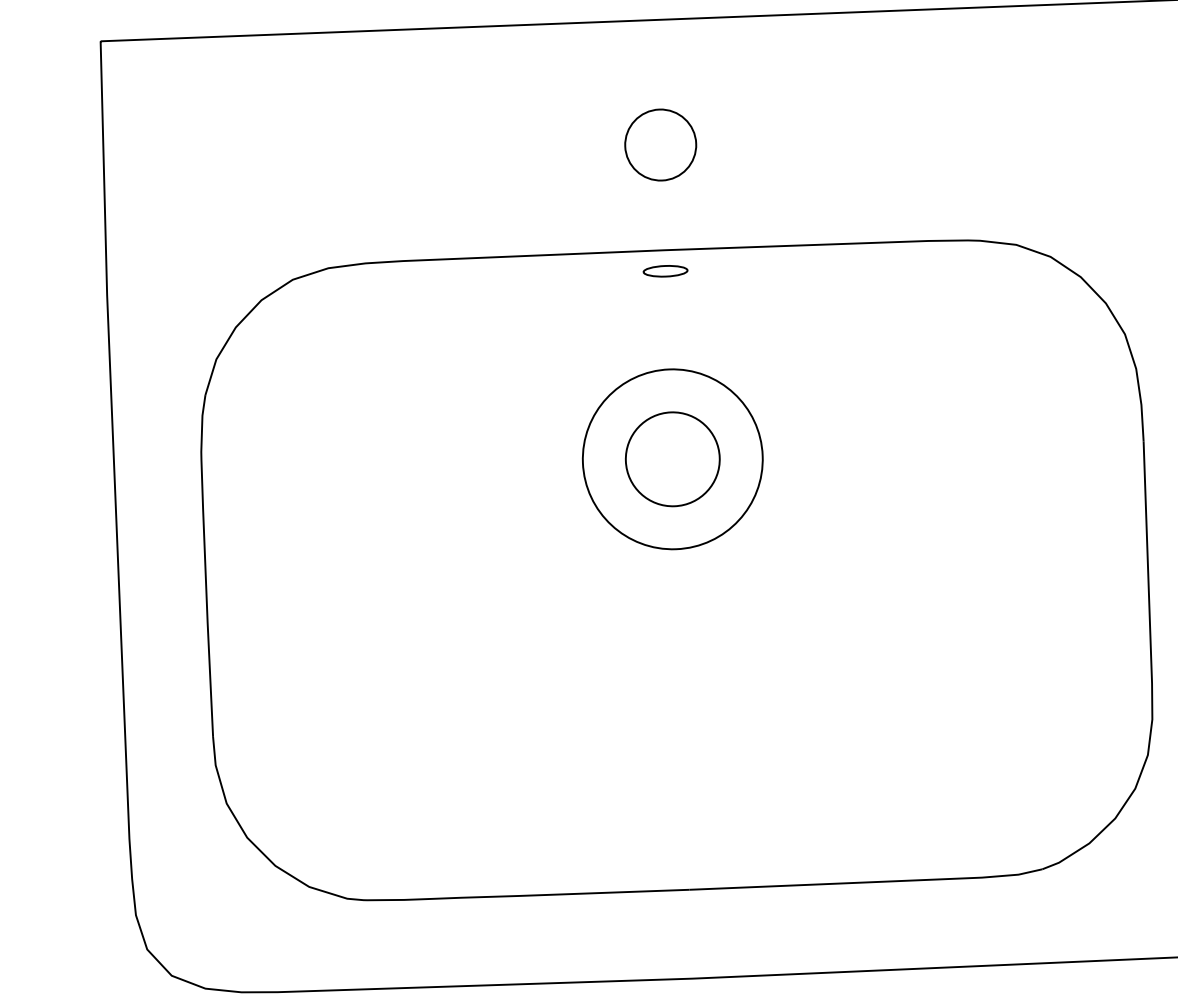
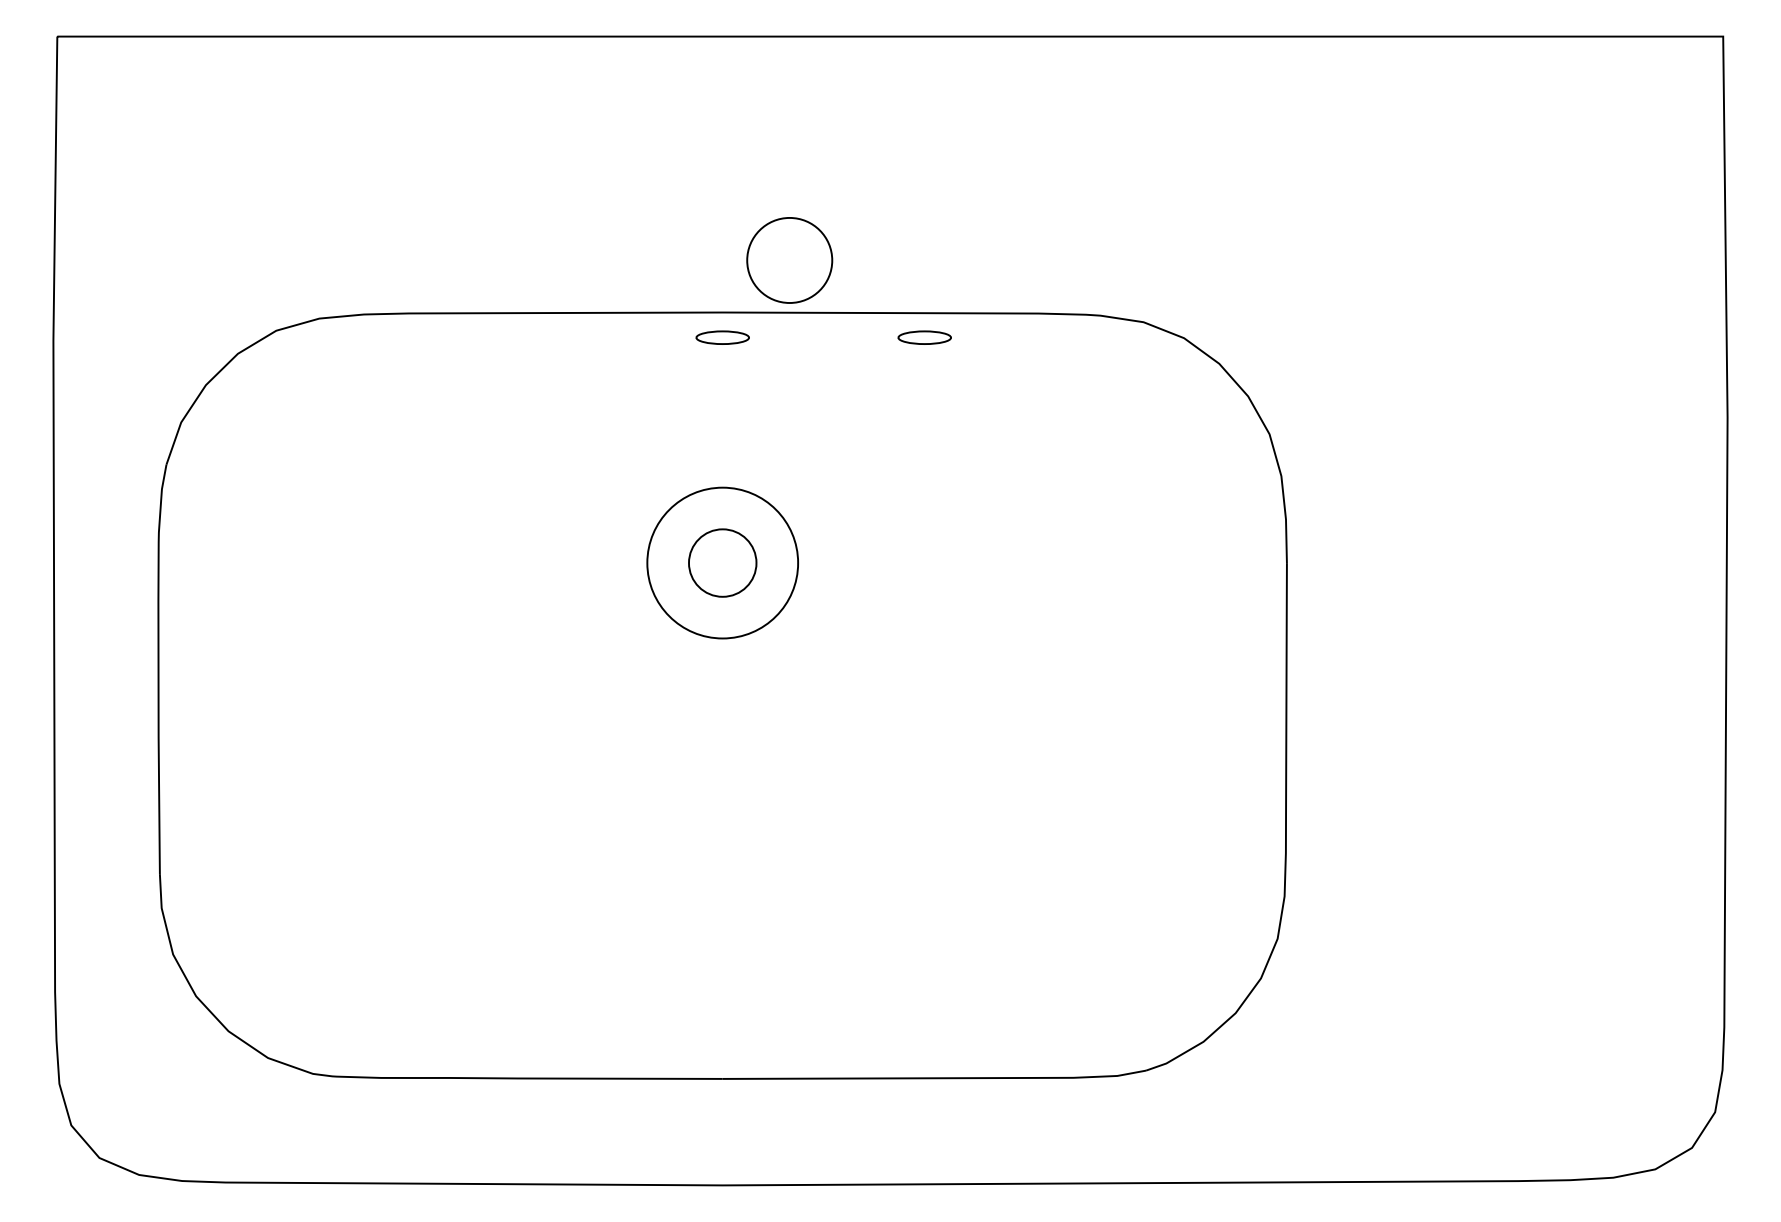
circle: (660, 145) -> (789, 260), moved
part: (833, 264) -> (924, 337), added
circle: (672, 458) -> (722, 562), size x0.6
circle: (672, 458) -> (722, 562), size x0.7

